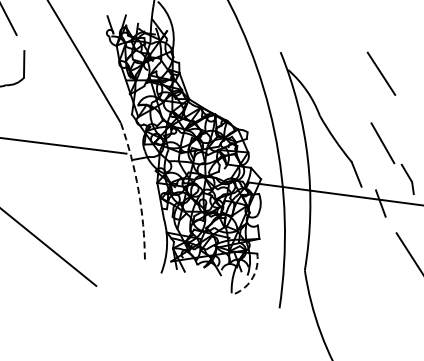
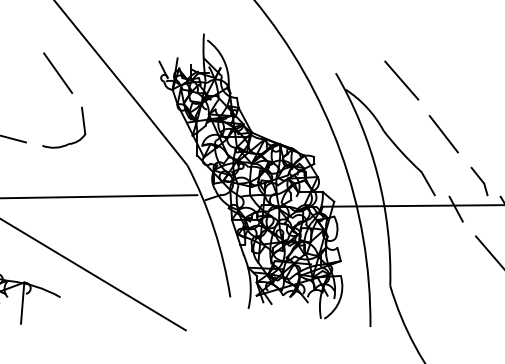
line: (381, 73) -> (401, 80), moved
line: (382, 143) -> (443, 134), moved
arc: (138, 190) -> (214, 229), dashed -> solid
arc: (252, 277) -> (339, 300), dashed -> solid

